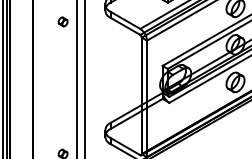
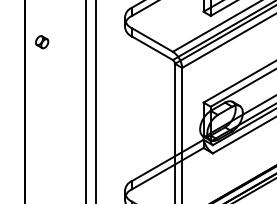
part: (62, 21) -> (41, 41), moved

